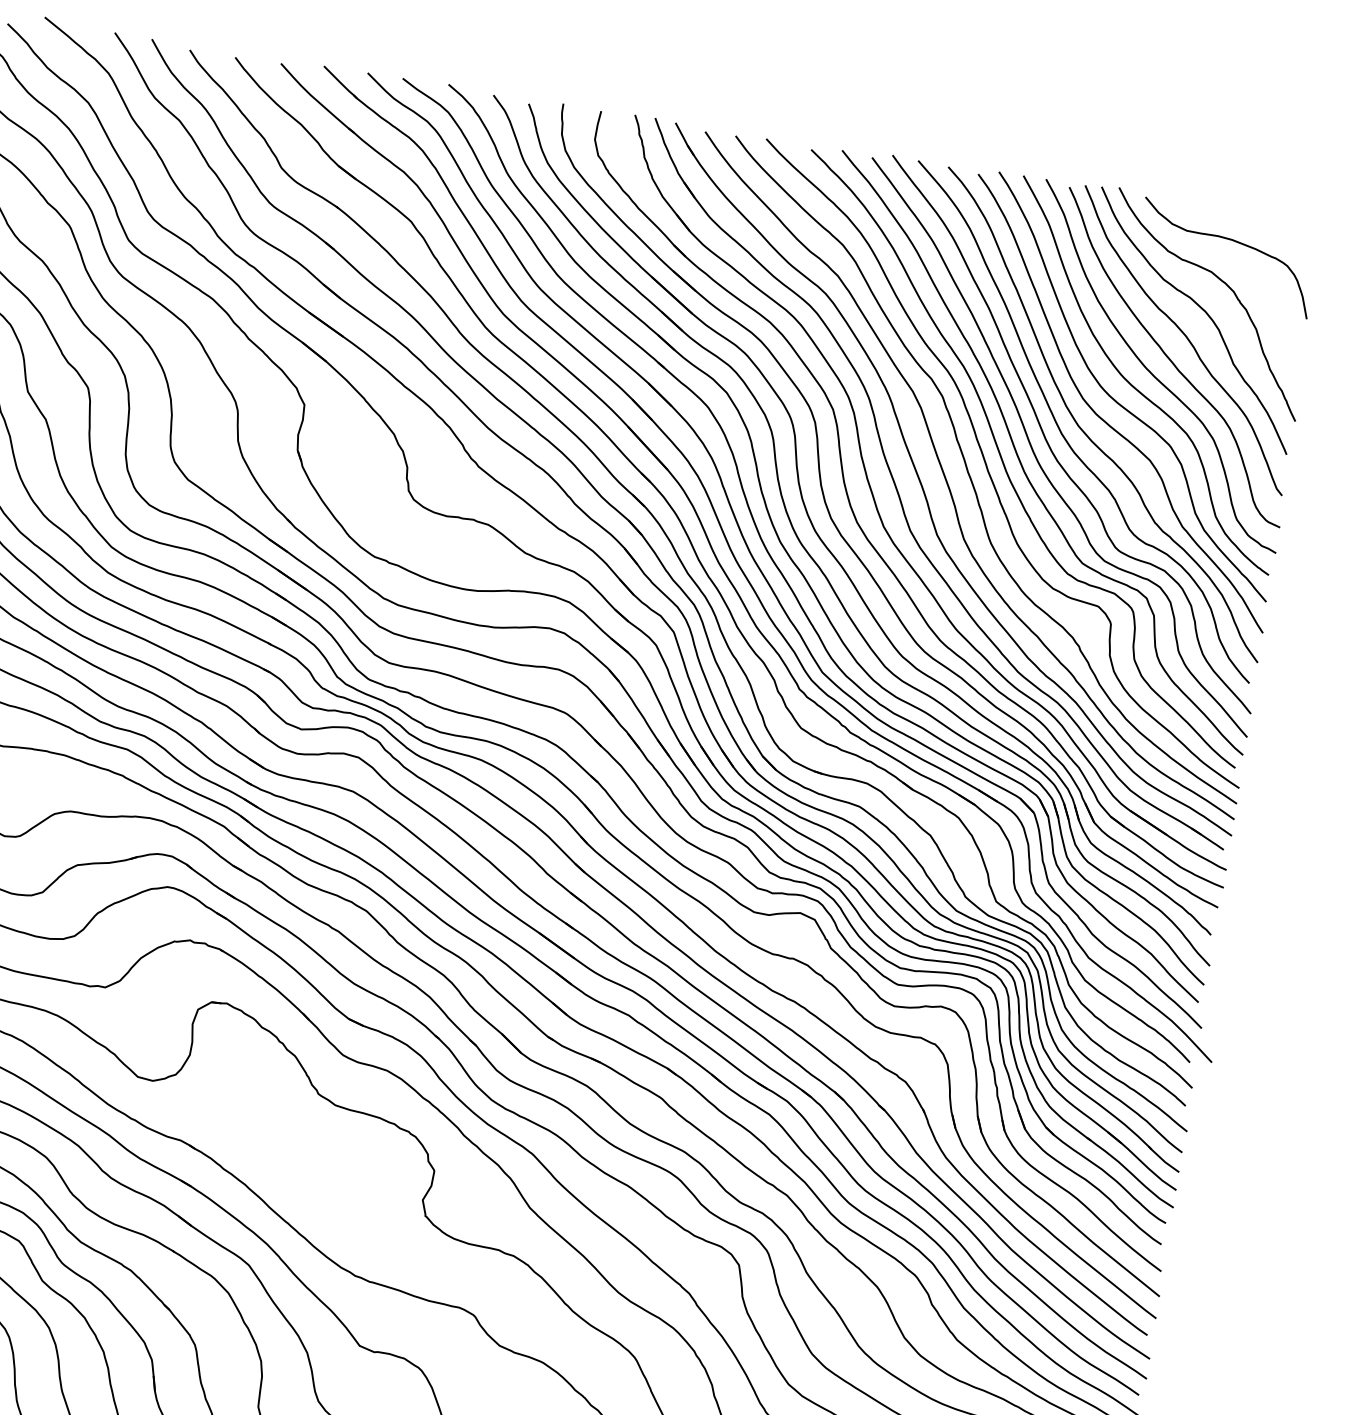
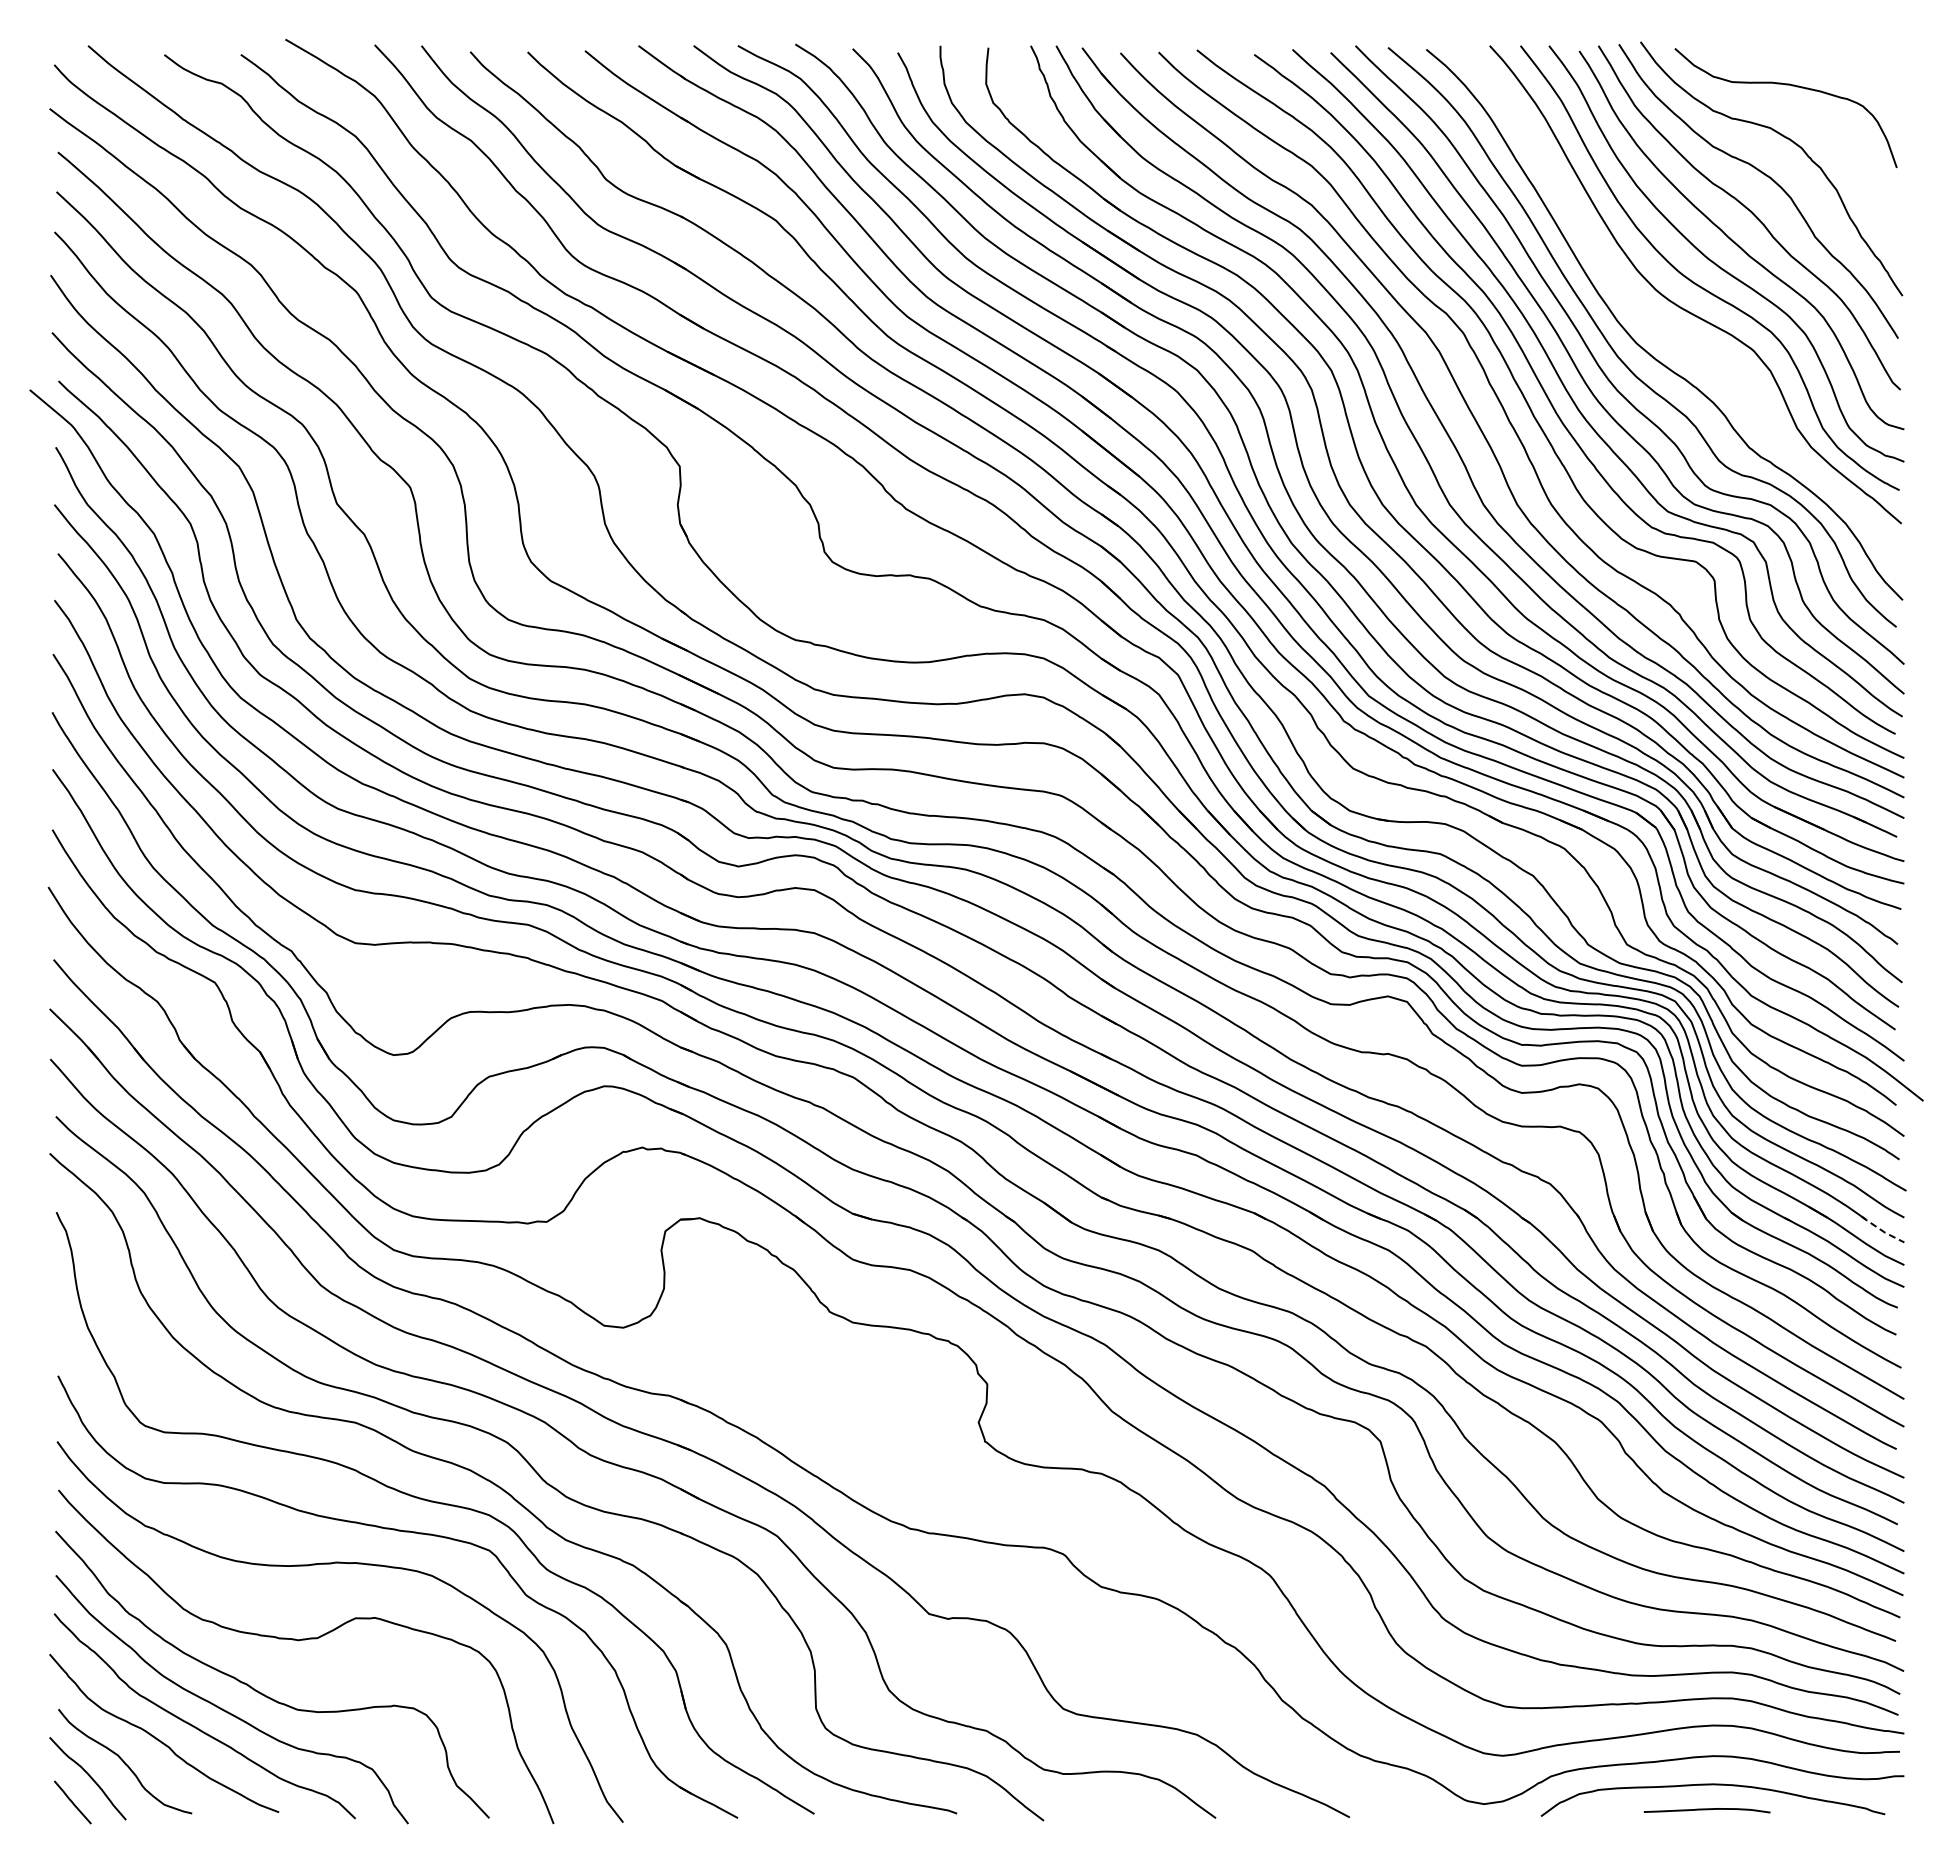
curve: (1103, 419) -> (1666, 330), removed
line: (1163, 1160) -> (1882, 1230), solid -> dashed

